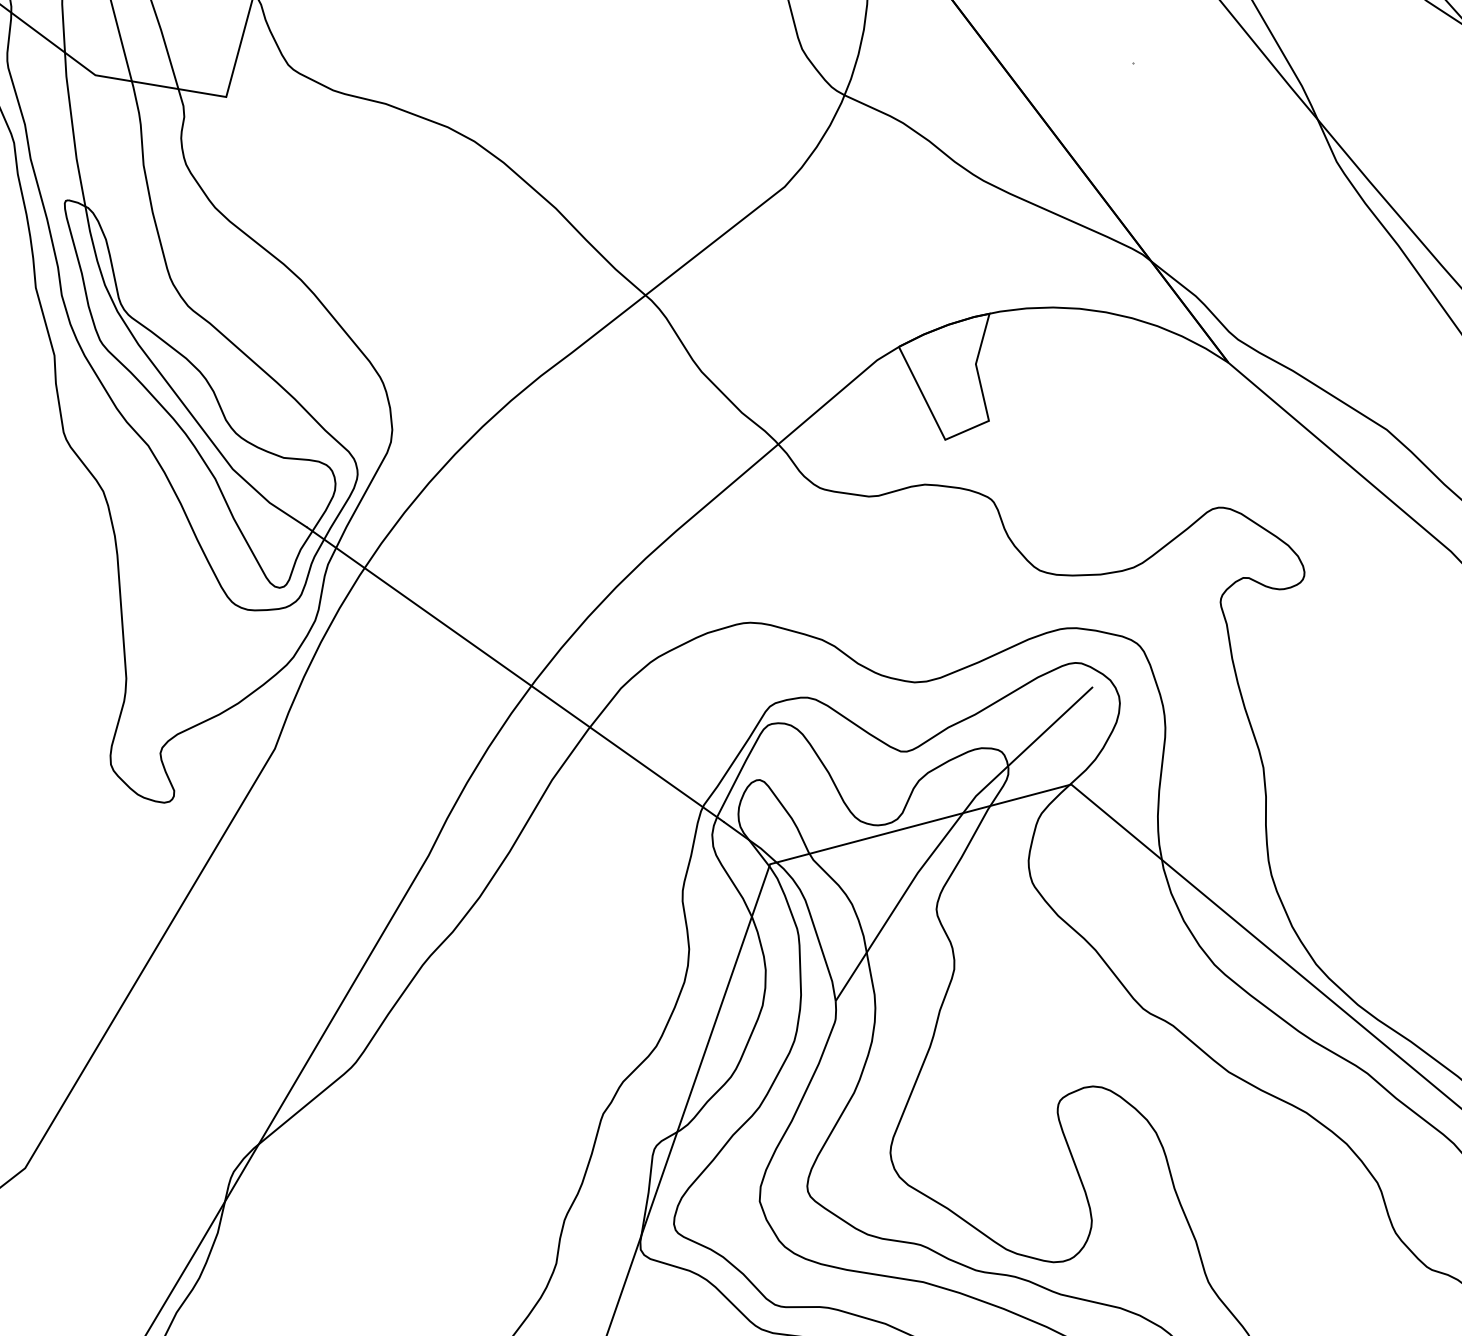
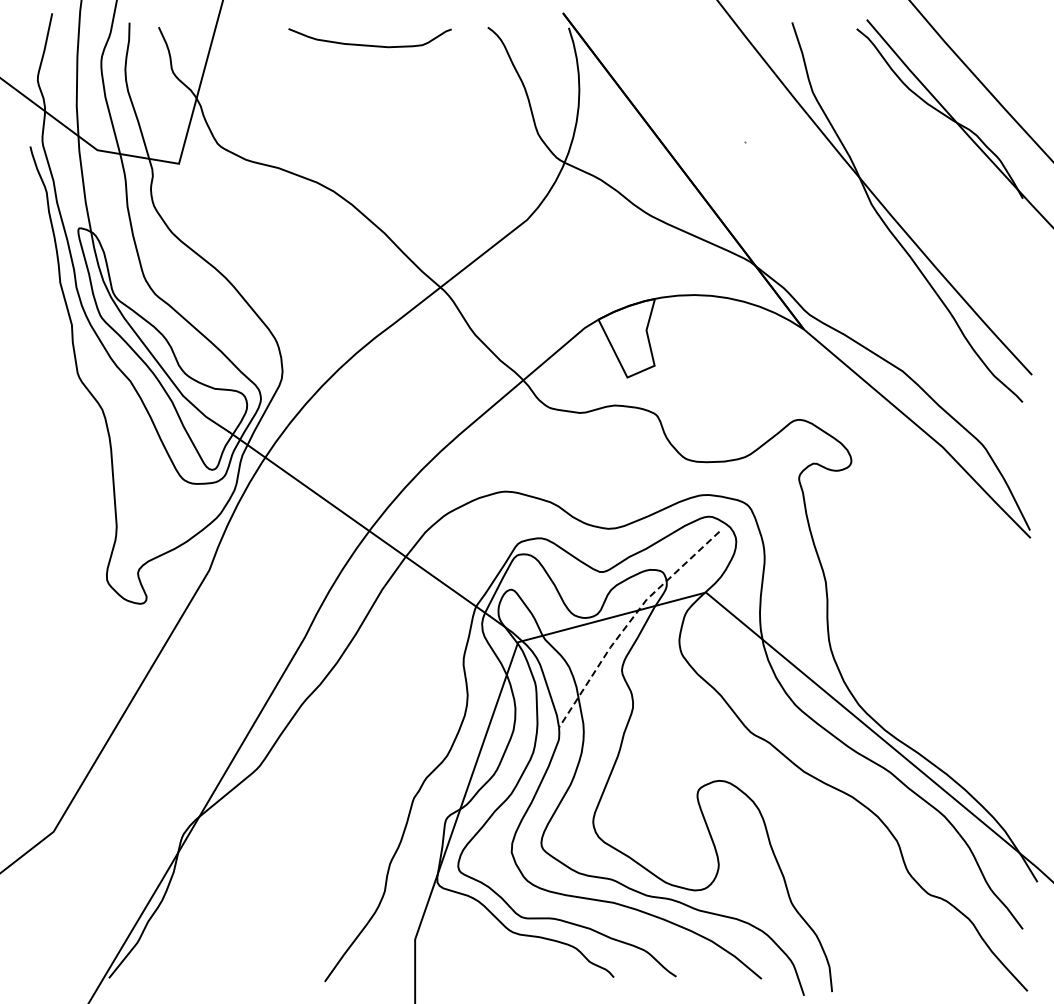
line: (948, 830) -> (629, 621), solid -> dashed

